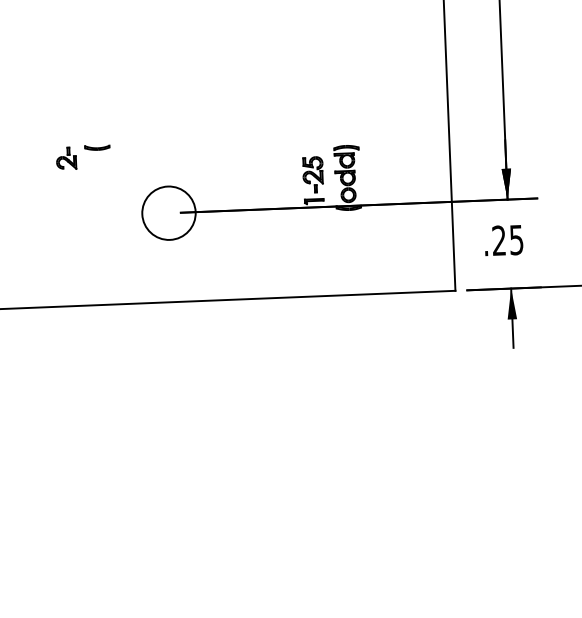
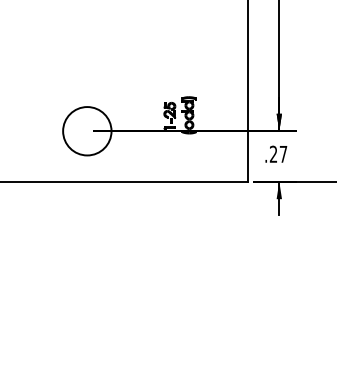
part: (82, 157) -> (39, 97), removed
circle: (169, 213) -> (87, 131), size x1.6
text: (516, 240) -> (283, 154), .25 -> .27

